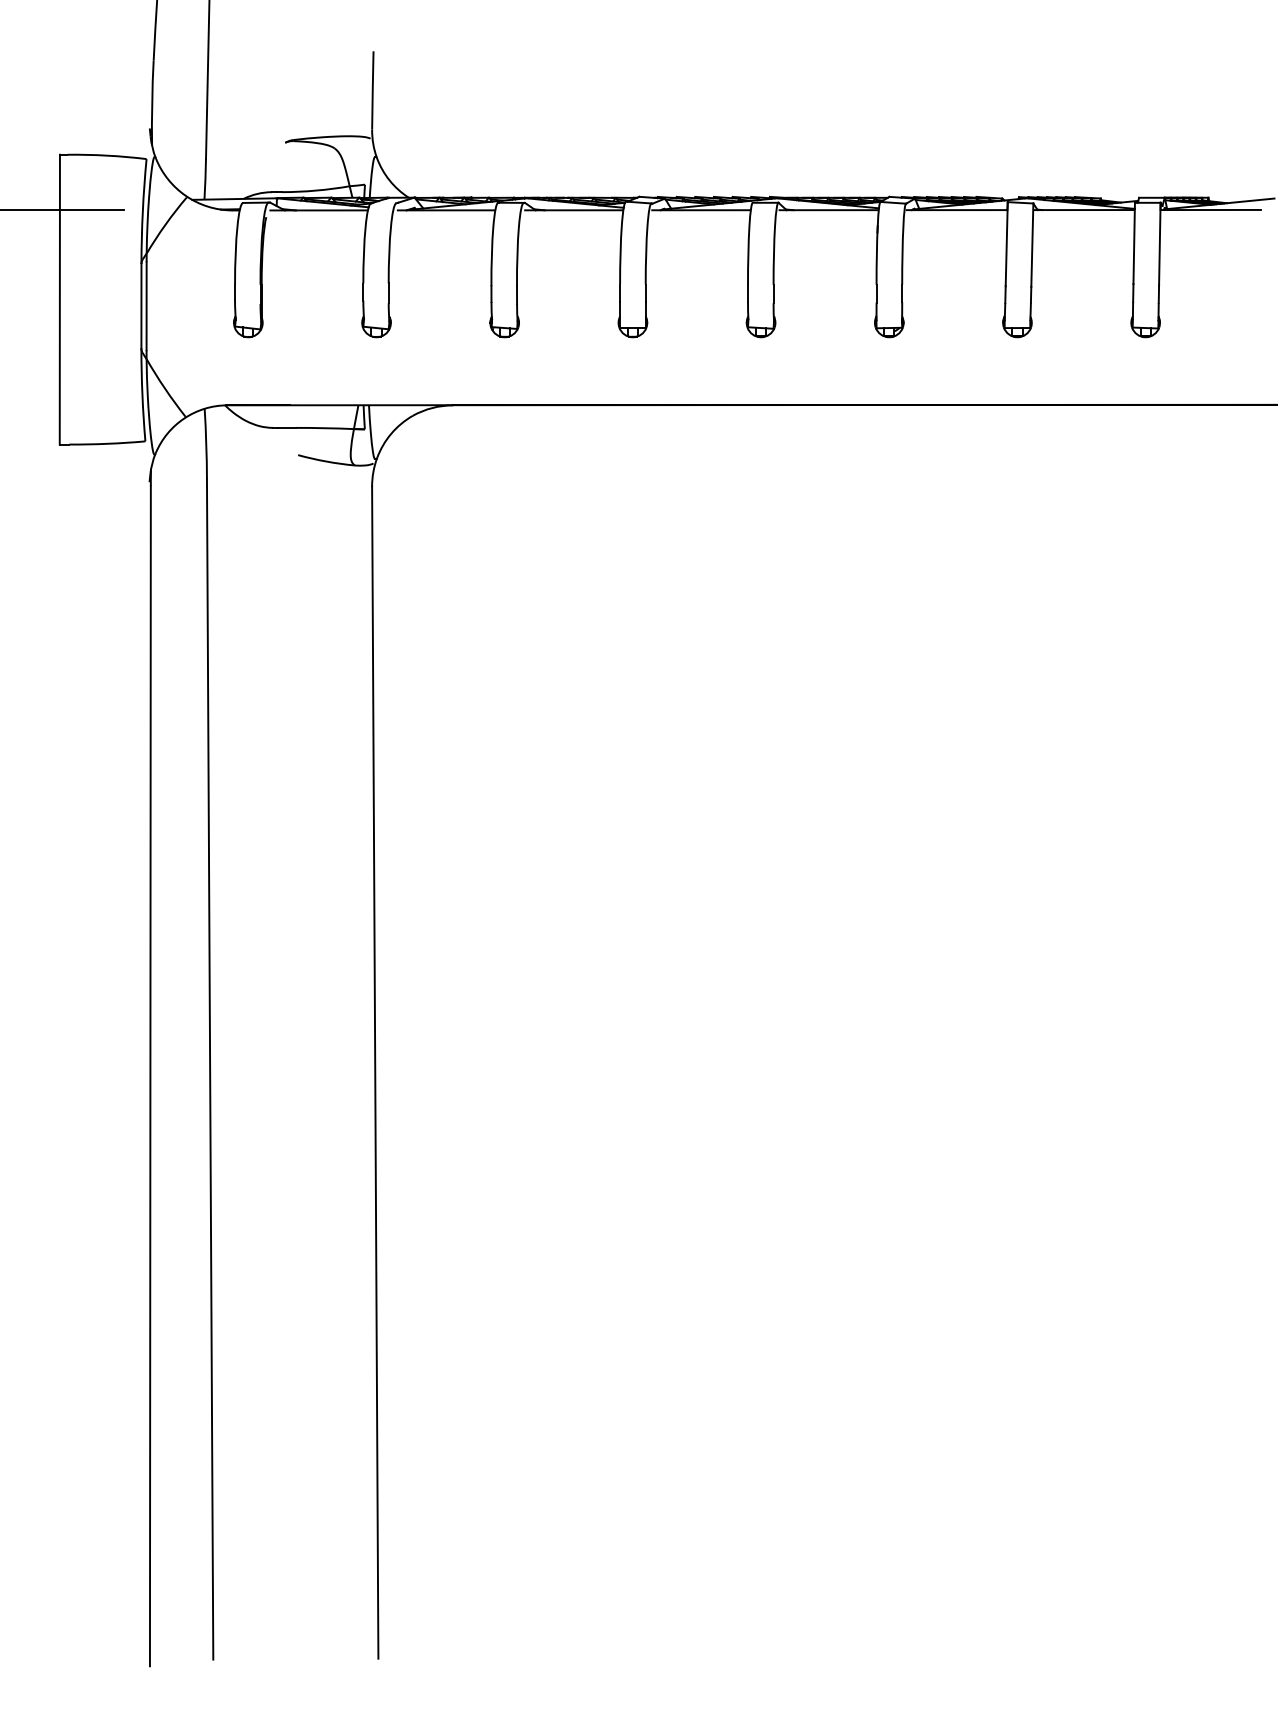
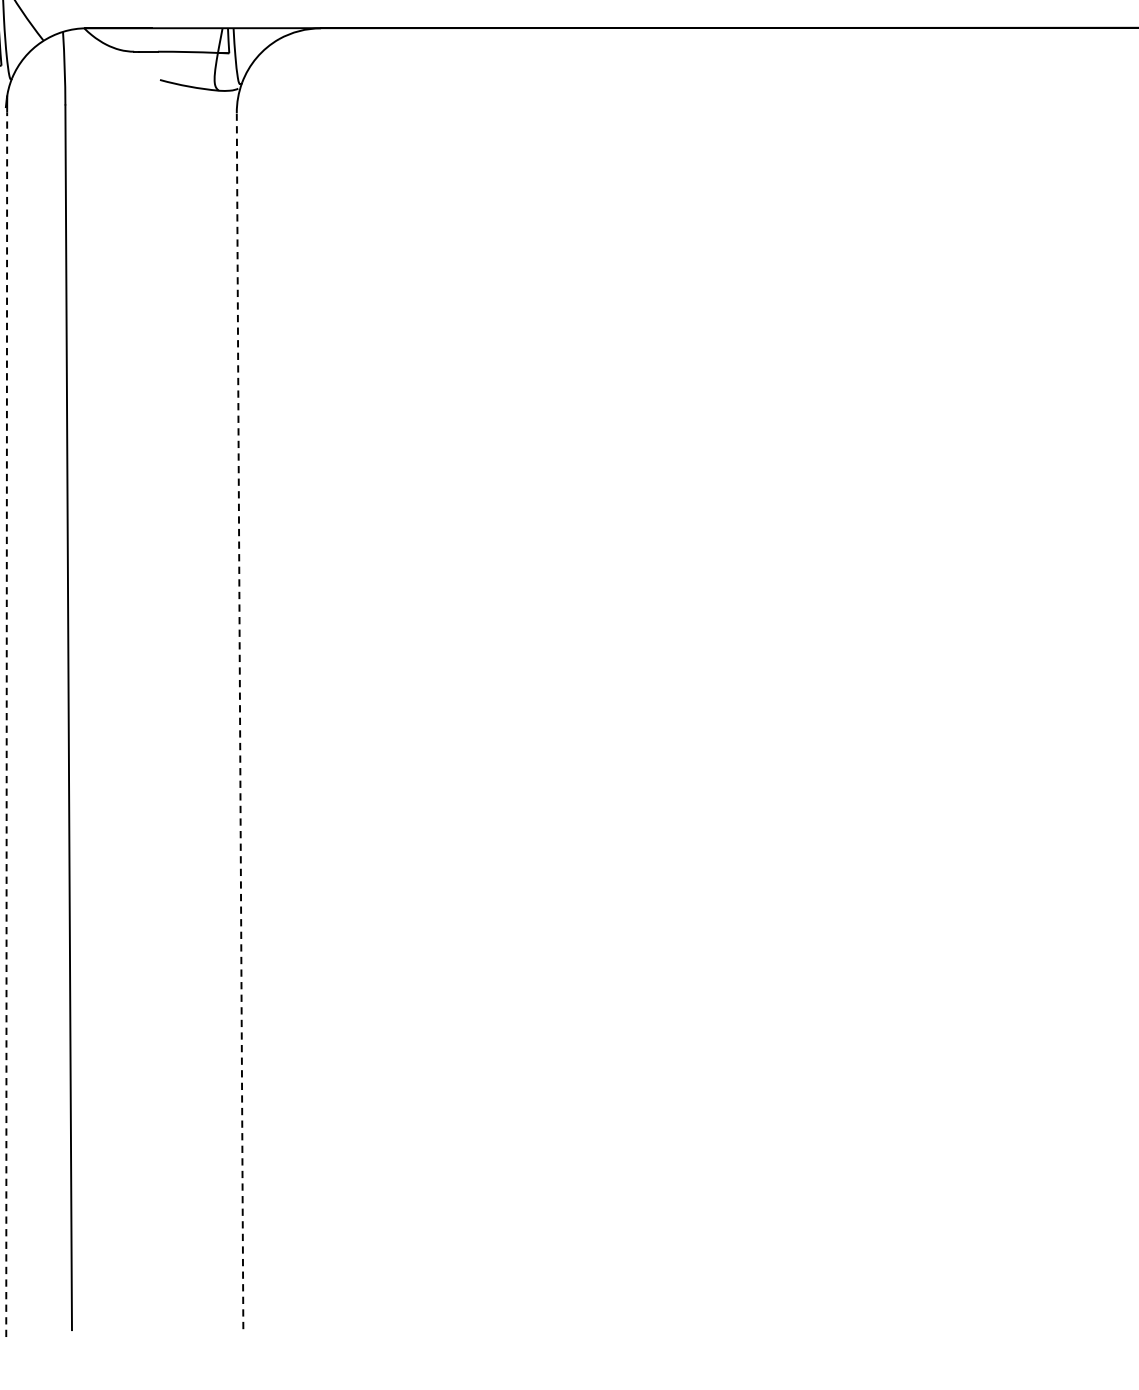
line: (375, 1072) -> (240, 720), solid -> dashed
line: (150, 1076) -> (6, 724), solid -> dashed

